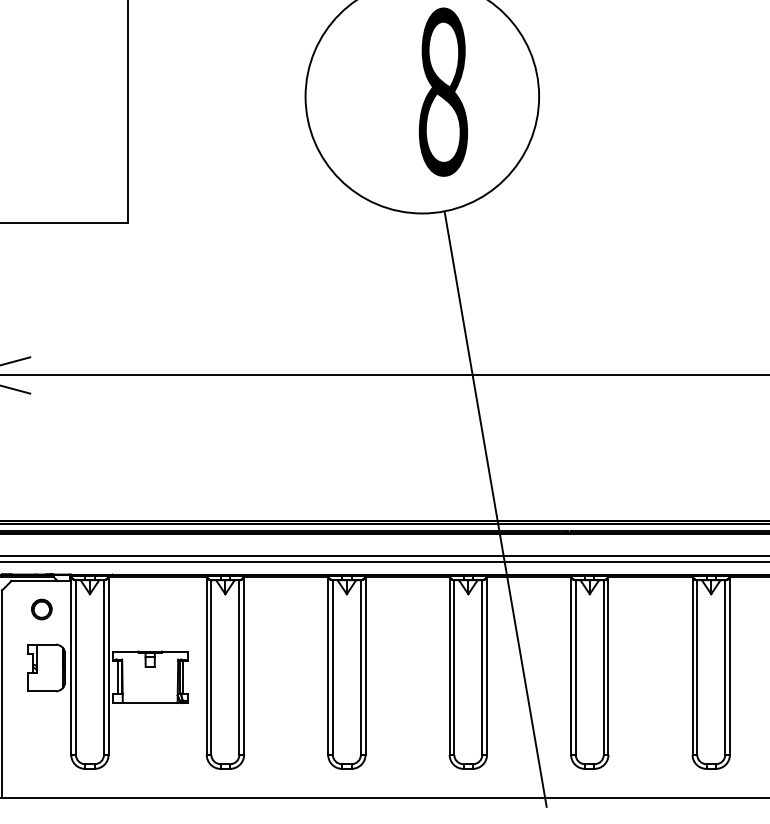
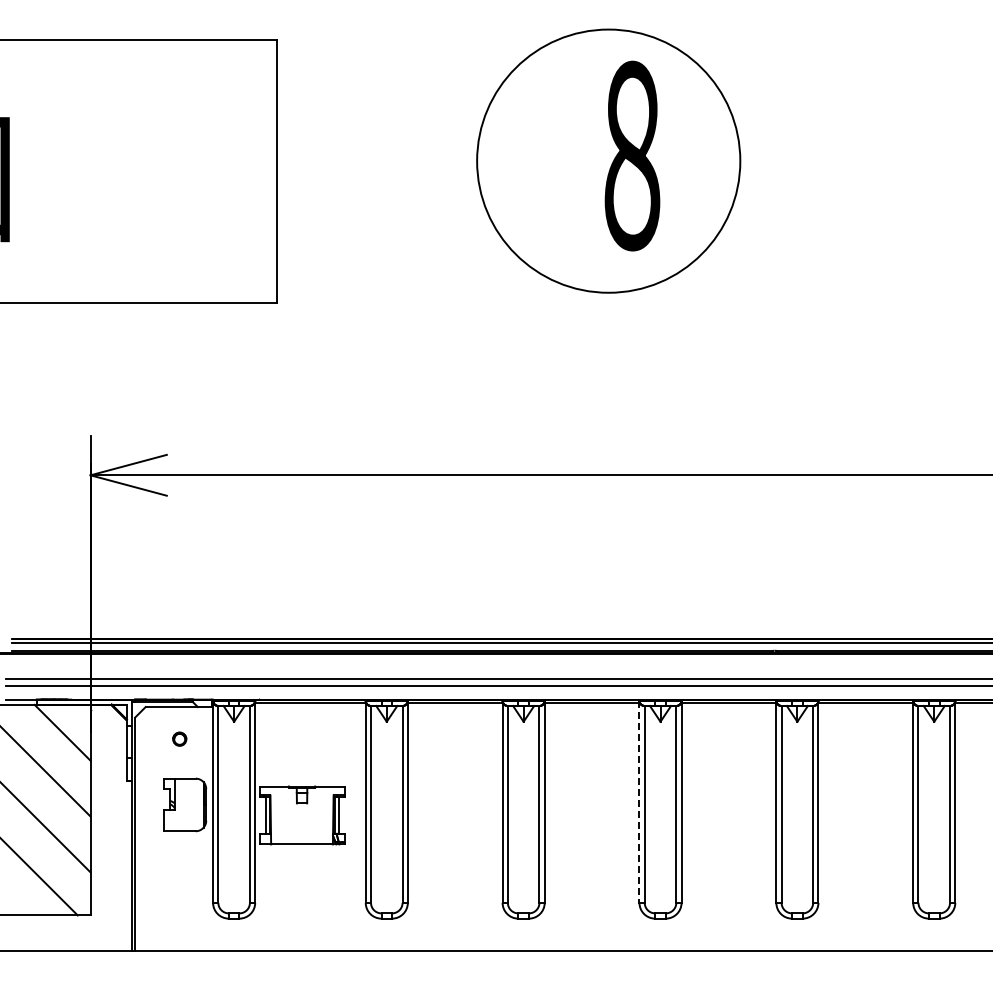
line: (494, 508) -> (690, 625), removed
part: (41, 609) -> (179, 739), size x0.6
line: (449, 665) -> (639, 802), solid -> dashed

